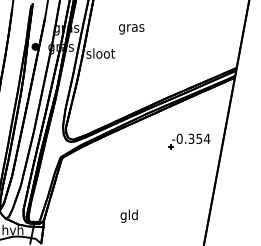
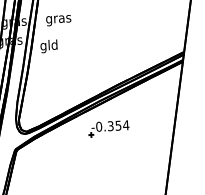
text: (131, 29) -> (58, 20), moved
text: (100, 54) -> (49, 46), sloot -> gld
part: (189, 141) -> (108, 128), moved

